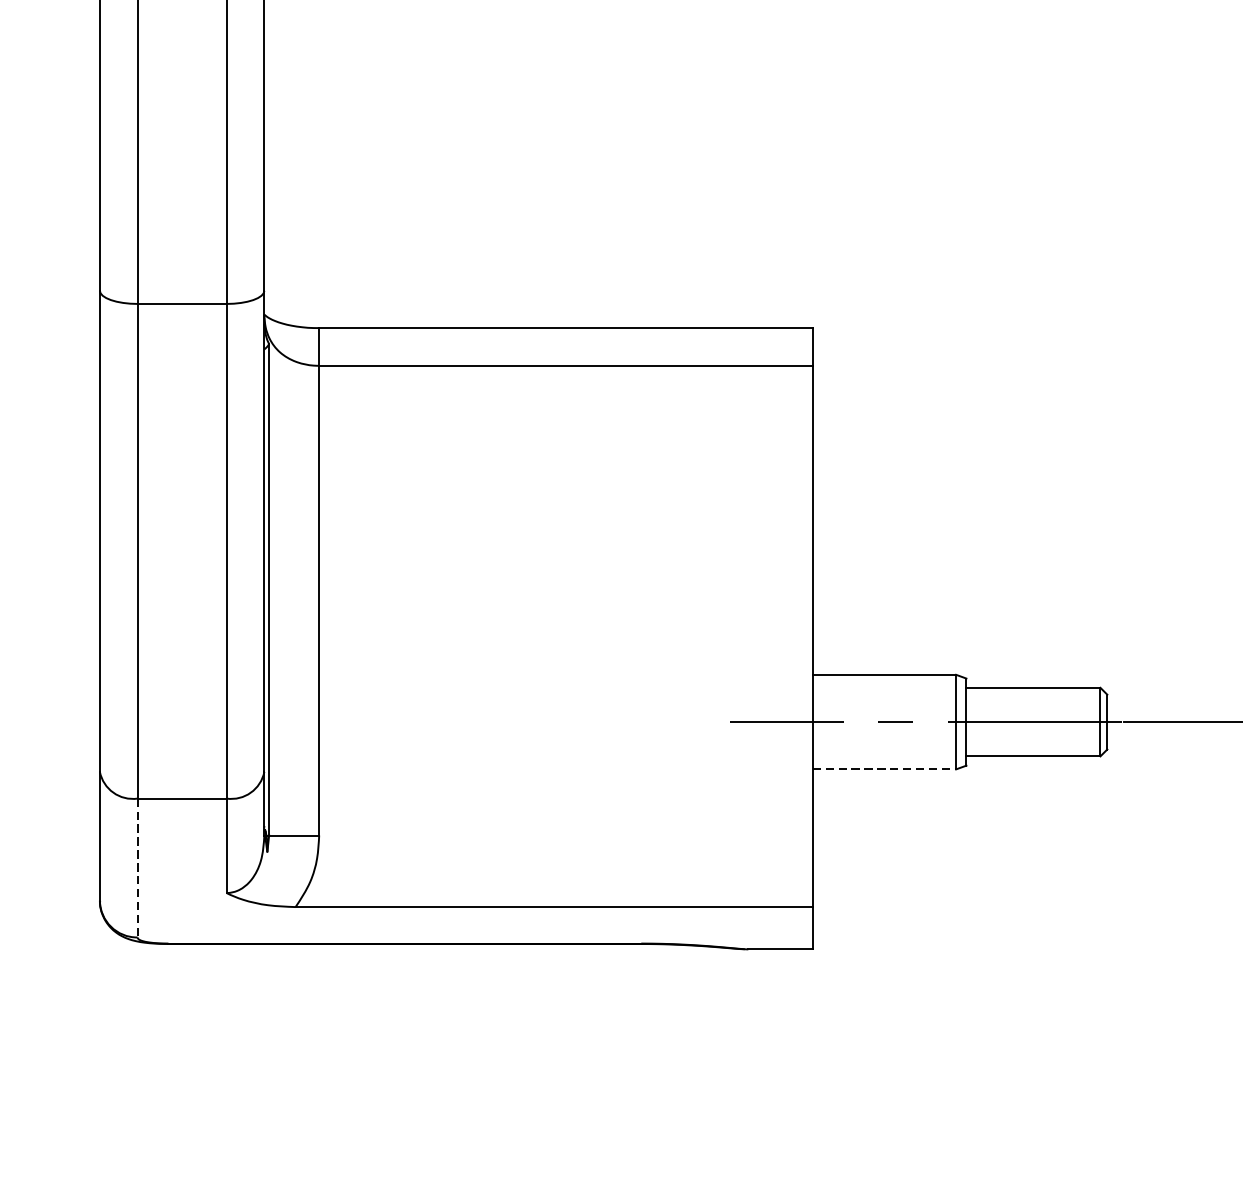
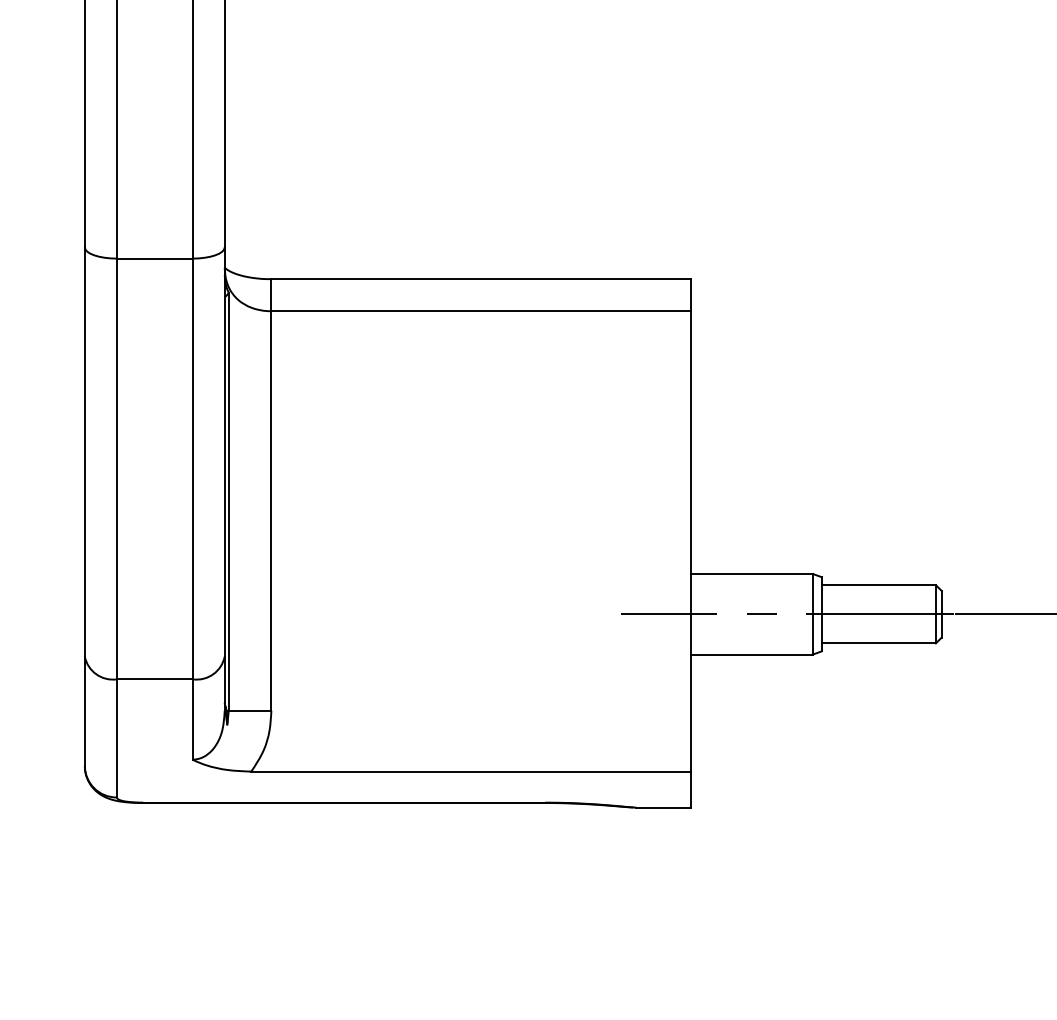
line: (884, 769) -> (752, 654), dashed -> solid
line: (137, 868) -> (116, 738), dashed -> solid

